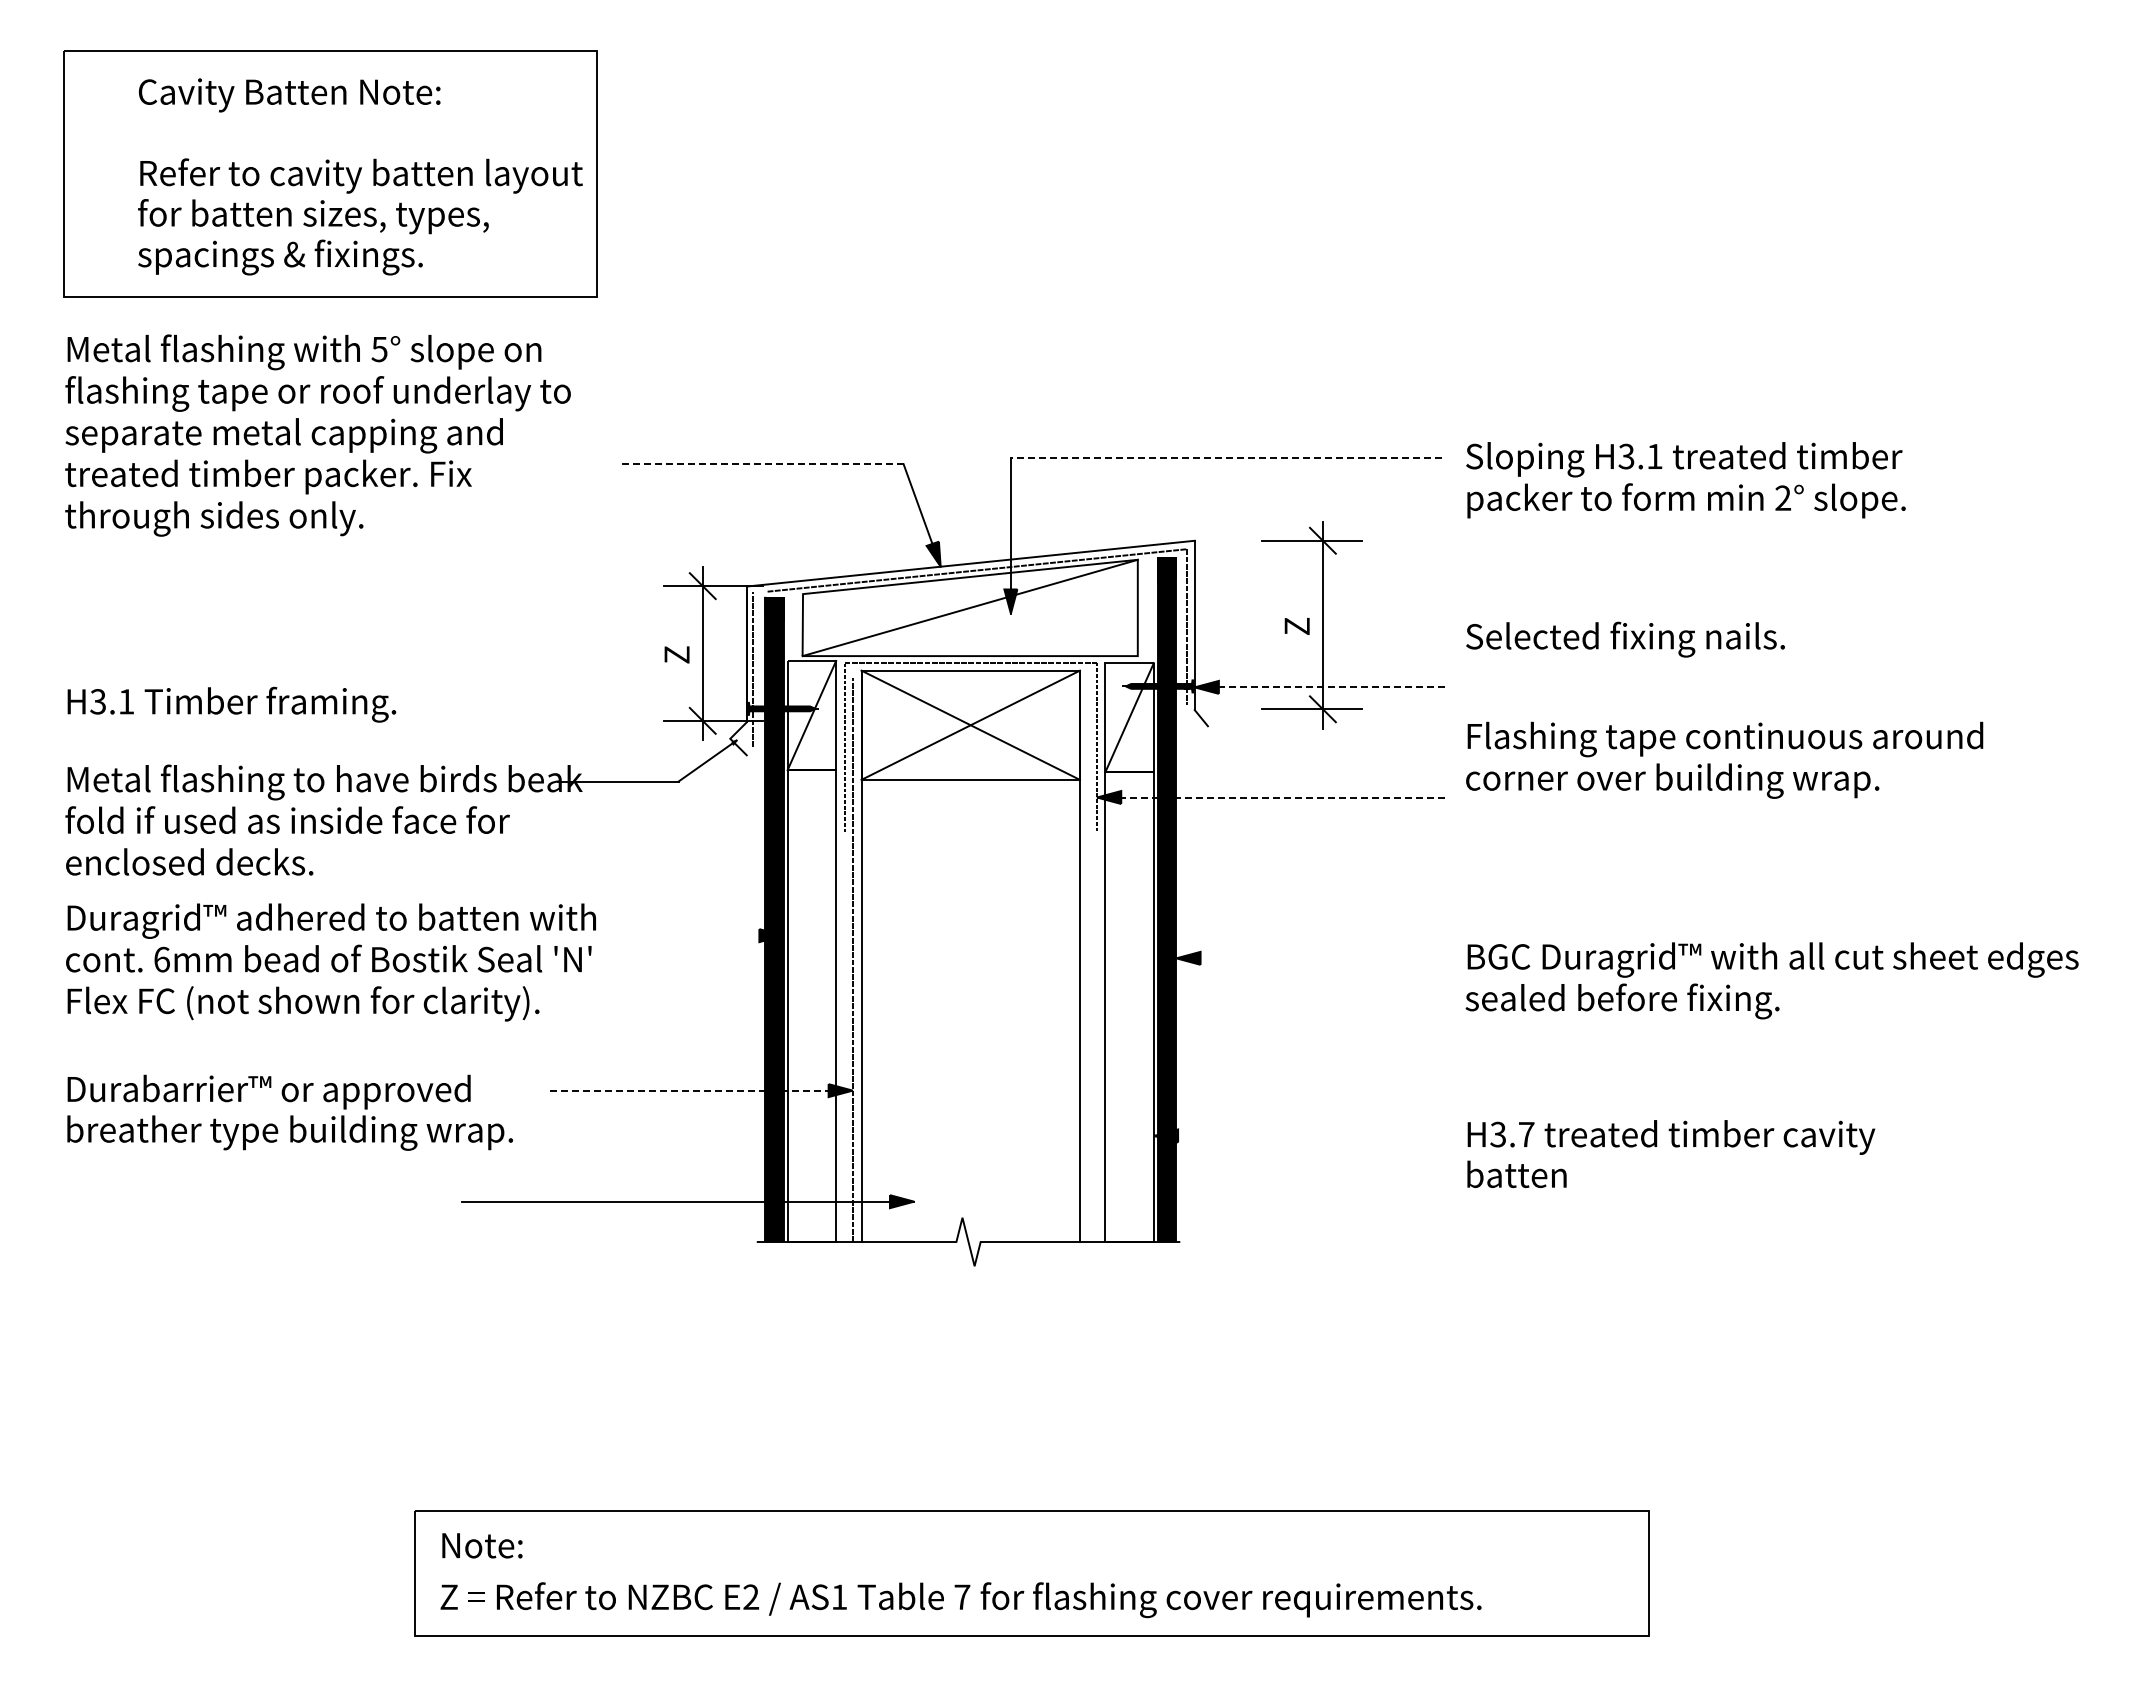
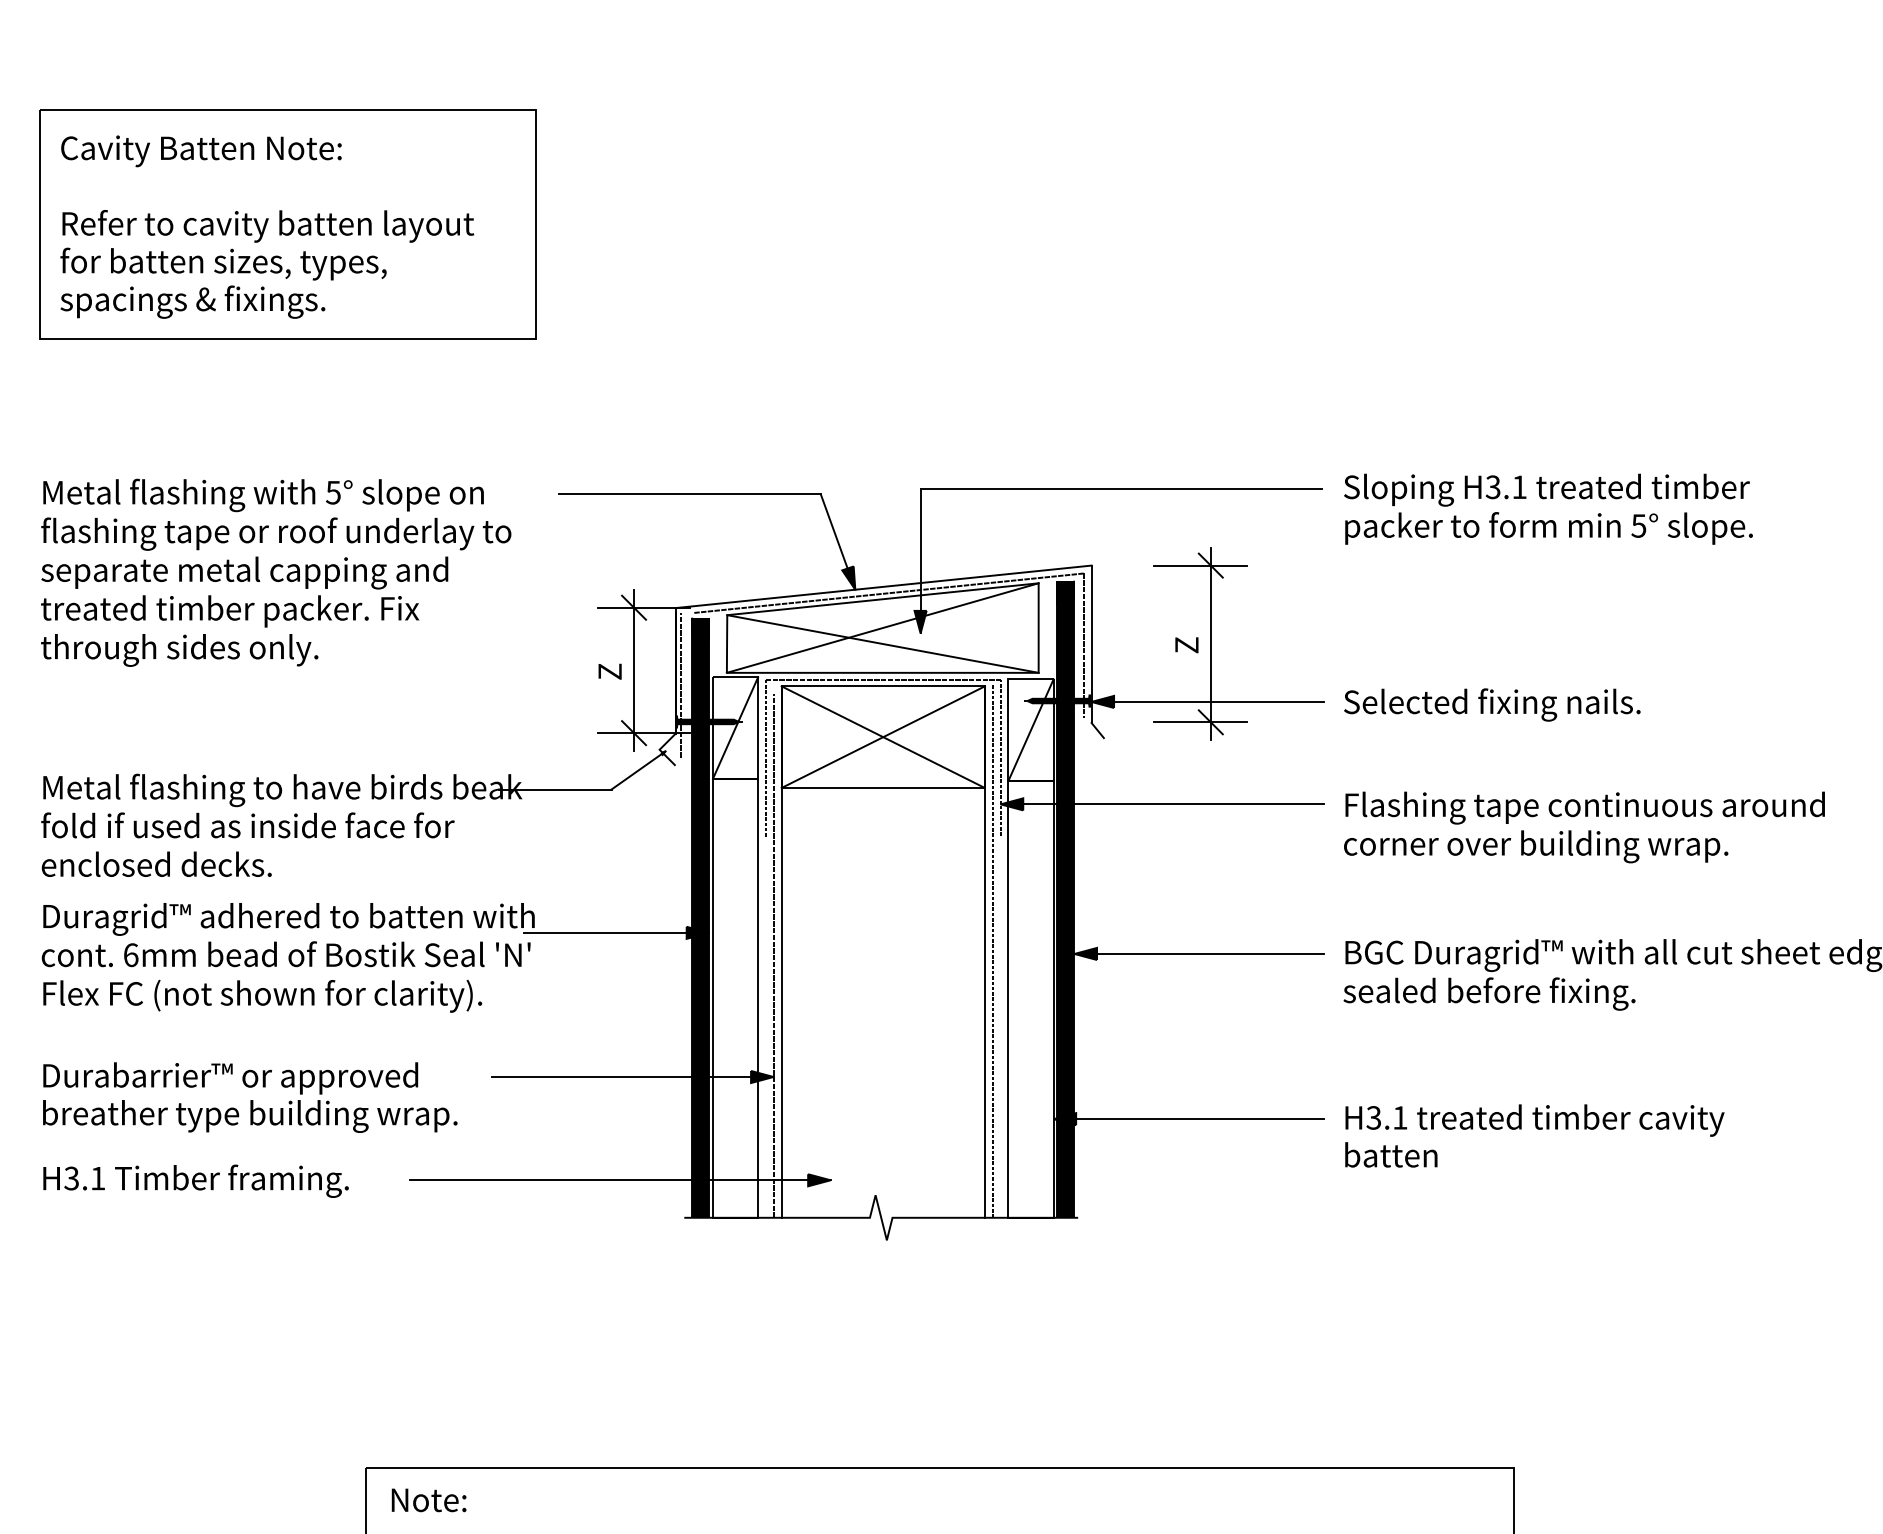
text: (360, 176) -> (267, 226), moved
text: (317, 435) -> (275, 572), moved
line: (1226, 458) -> (1121, 489), dashed -> solid
line: (762, 464) -> (689, 494), dashed -> solid
text: (1782, 498) -> (1638, 526), 2° -> 5°
line: (970, 625) -> (883, 644), added
text: (1625, 639) -> (1492, 704), moved
line: (1319, 687) -> (1207, 702), dashed -> solid
text: (231, 704) -> (195, 1181), moved
text: (1724, 759) -> (1584, 826), moved
line: (1270, 797) -> (1162, 804), dashed -> solid
line: (683, 935) -> (616, 932), added
line: (1088, 955) -> (992, 951), added
line: (1310, 958) -> (1199, 954), added
line: (701, 1090) -> (632, 1076), dashed -> solid
text: (1526, 1134) -> (1400, 1117), H3.7 -> H3.1
line: (1298, 1135) -> (1188, 1118), added

